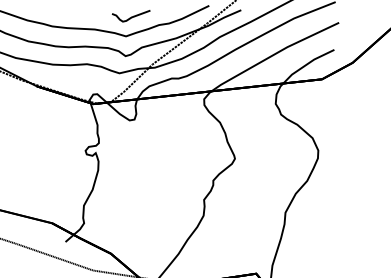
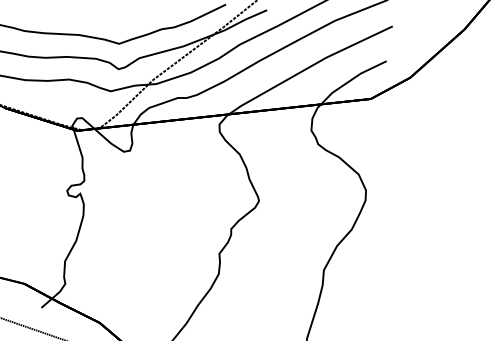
part: (130, 16) -> (124, 18), removed

